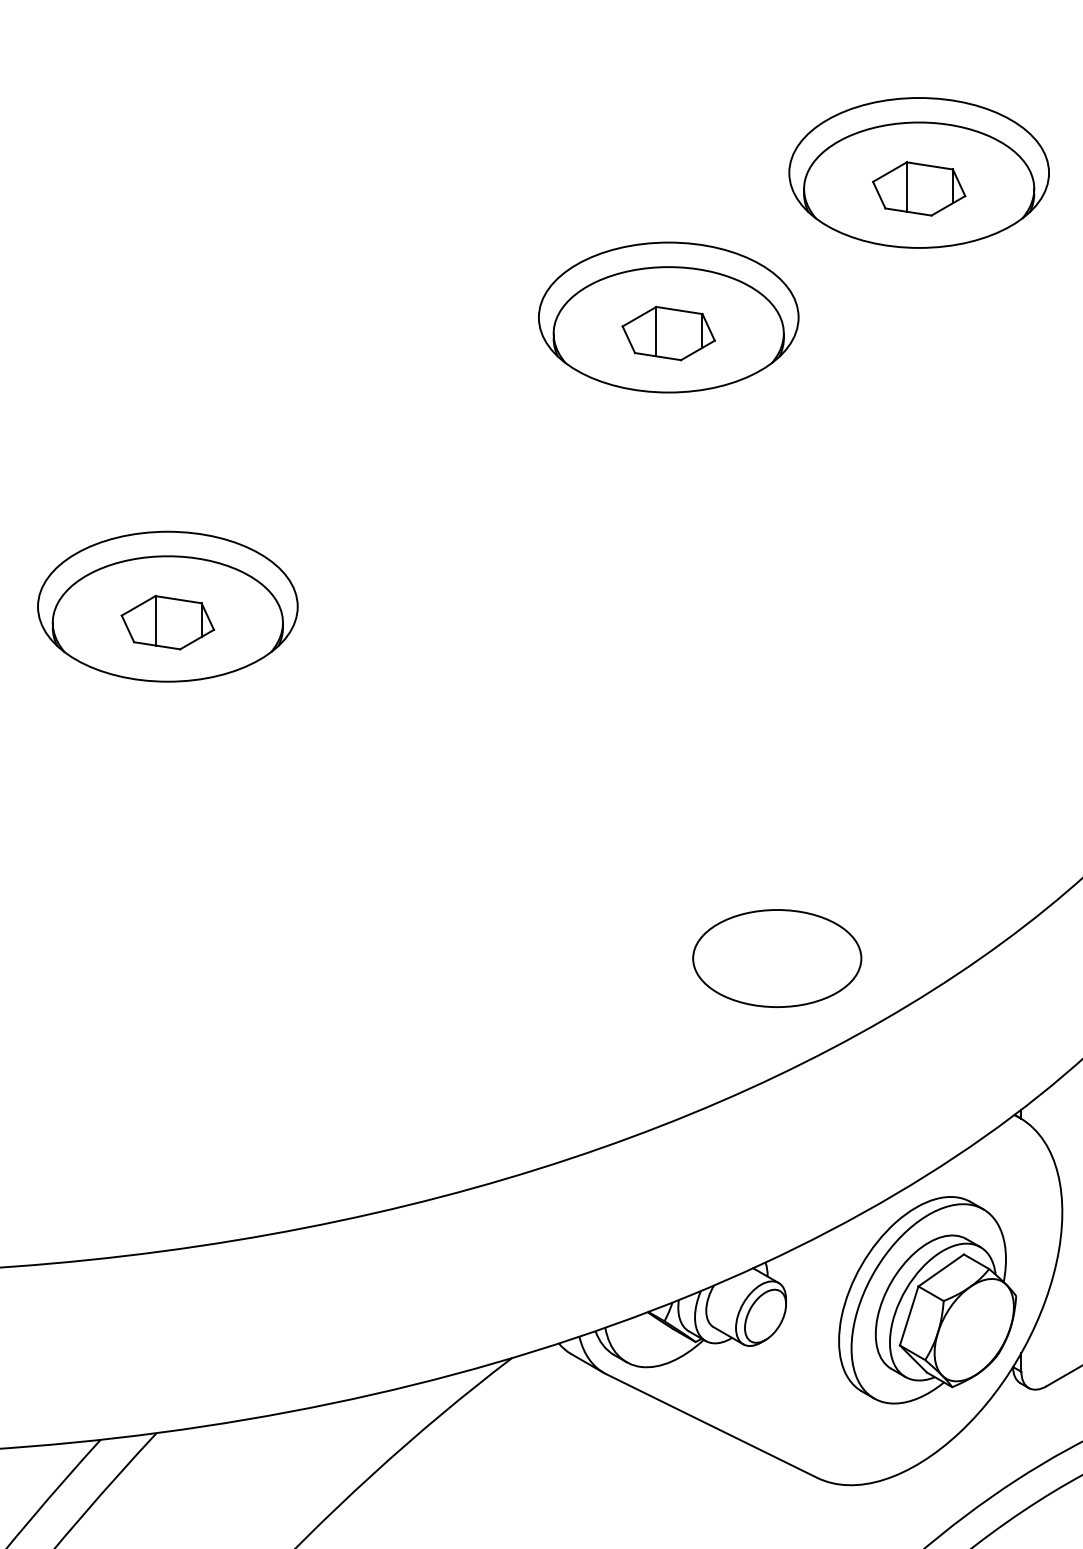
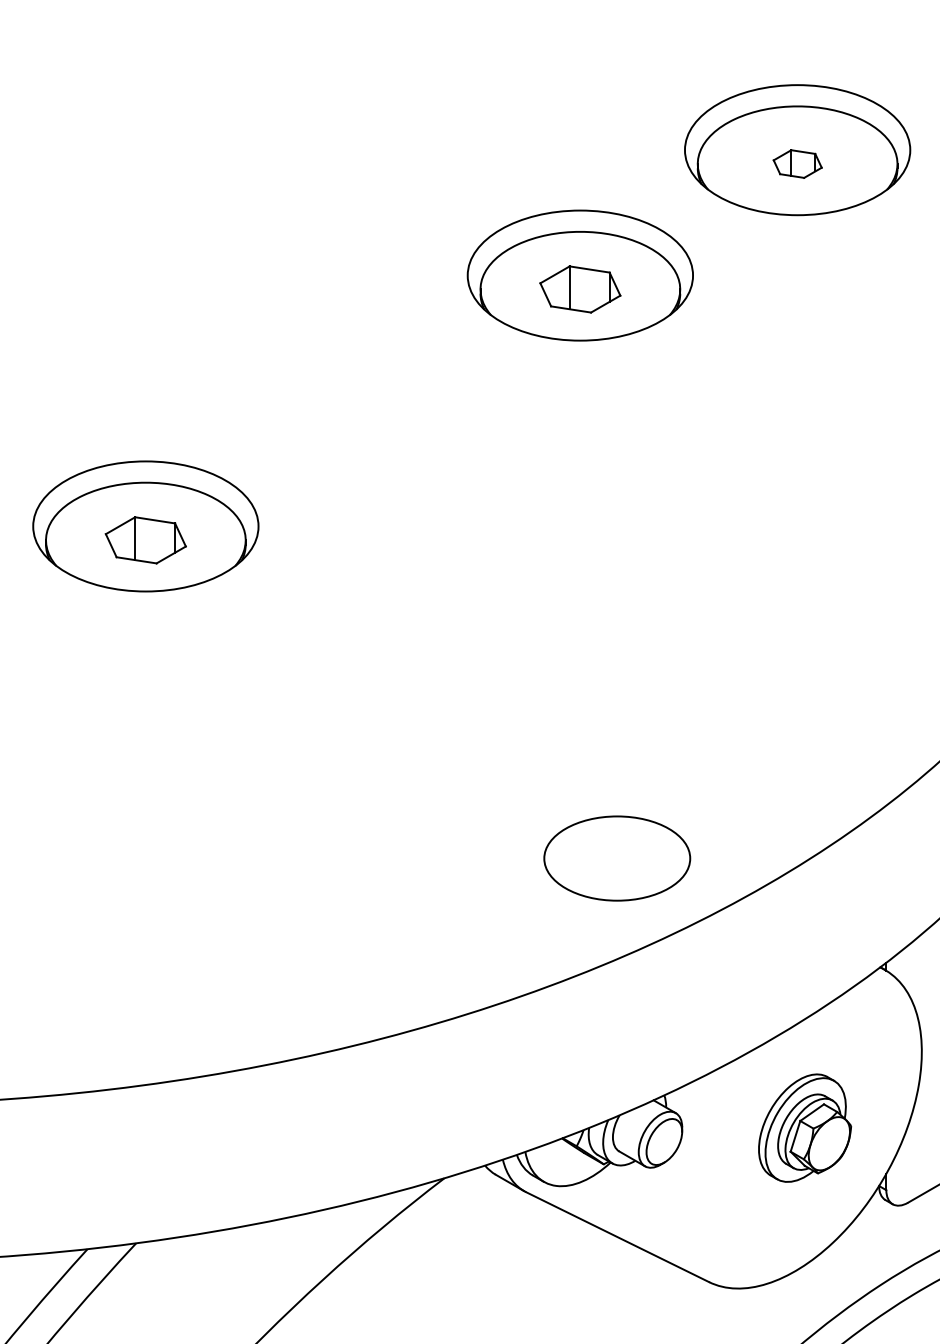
part: (919, 188) -> (797, 163), size x0.6
part: (777, 958) -> (617, 858), moved
part: (927, 1300) -> (804, 1128), size x0.6

